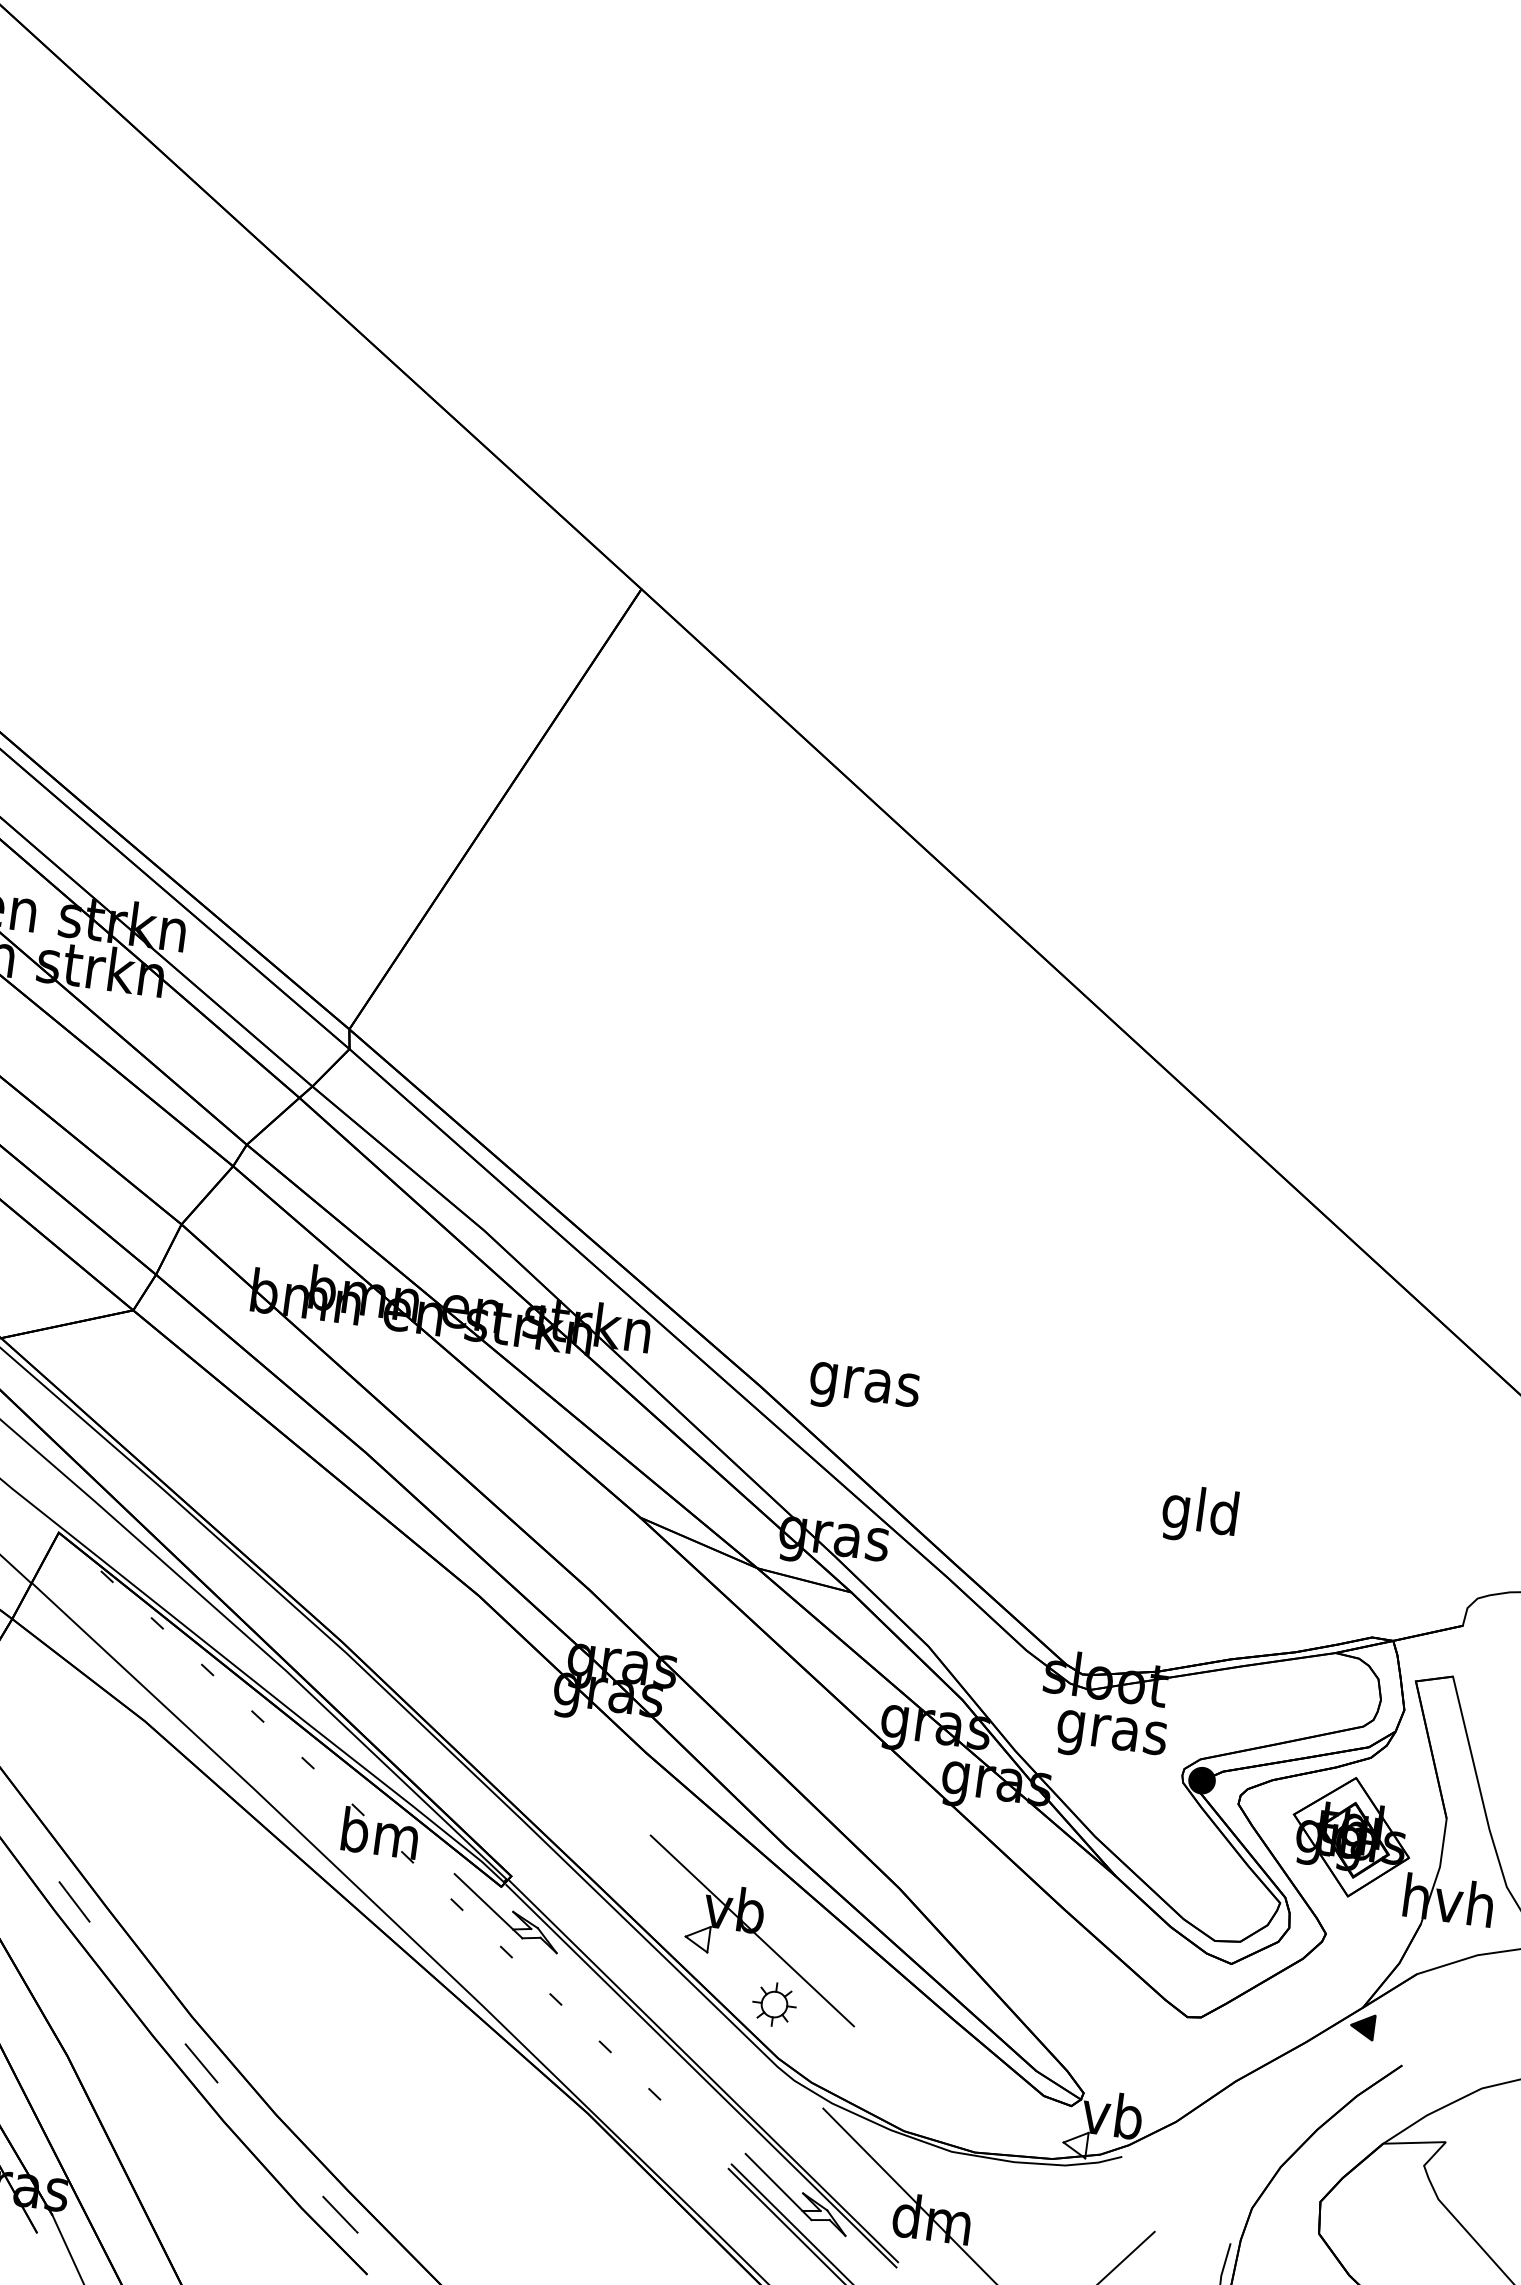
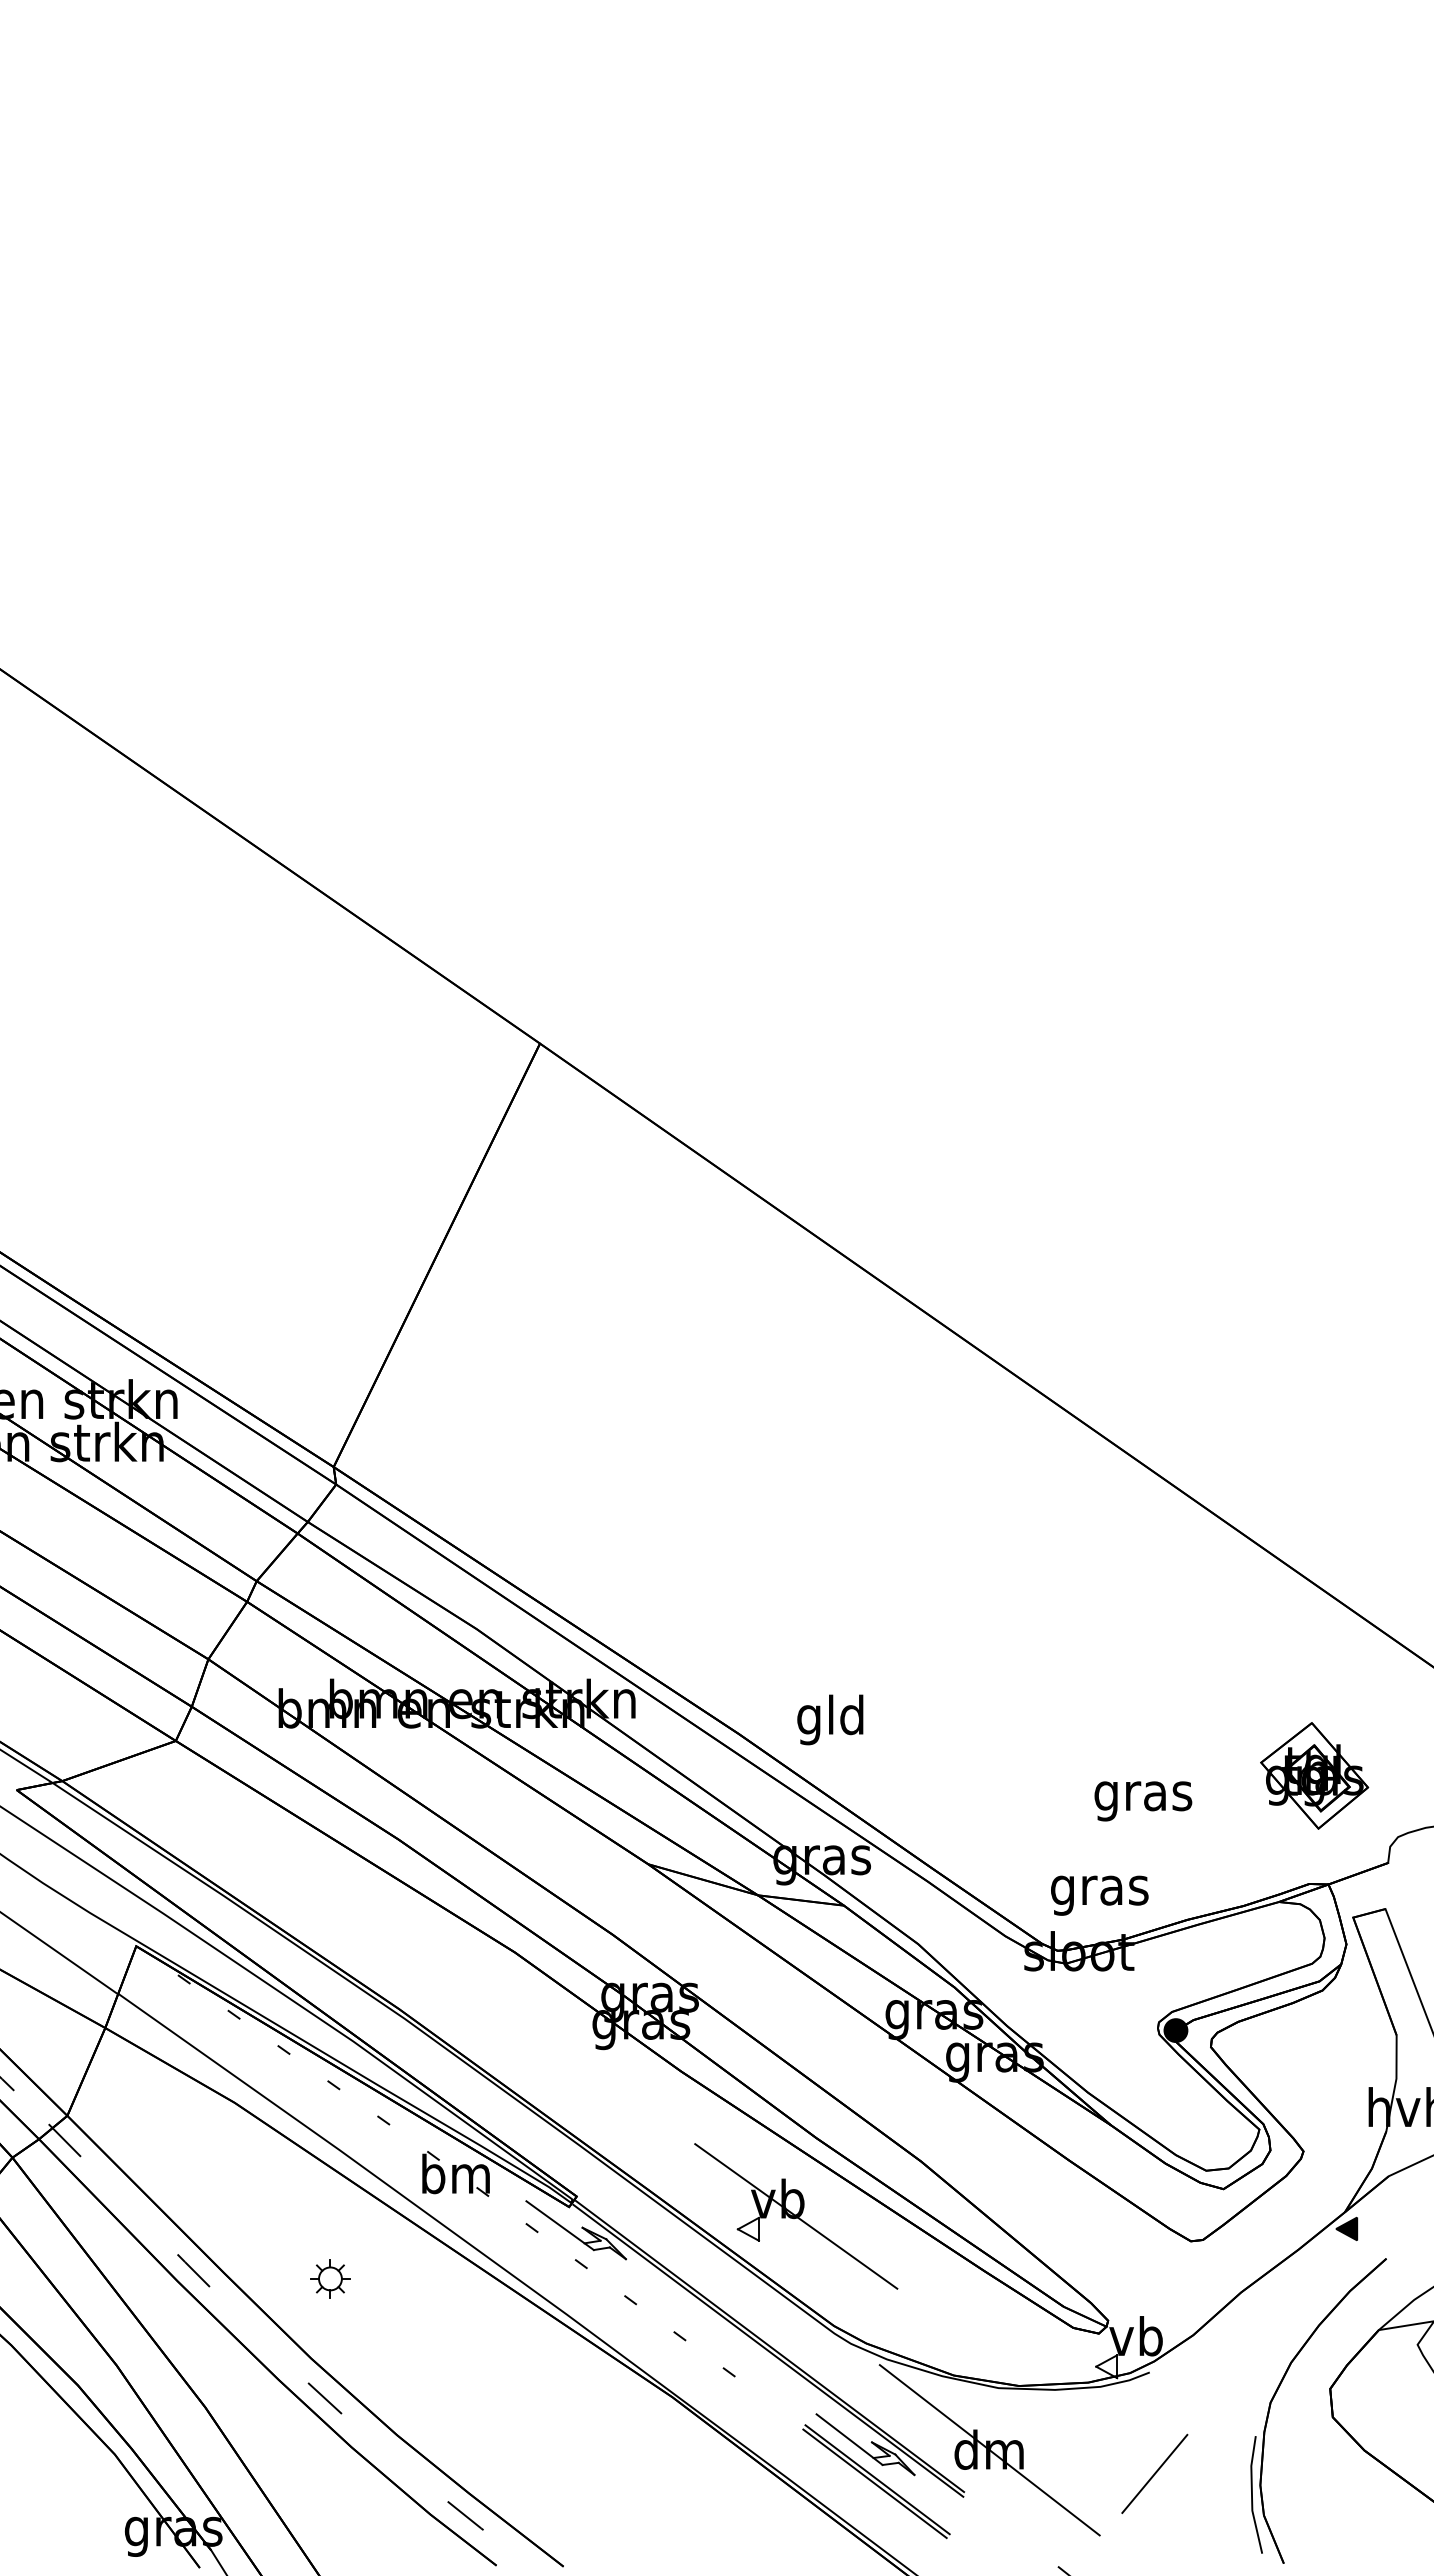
text: (865, 1383) -> (831, 1719), gras -> gld
text: (1200, 1514) -> (1143, 1795), gld -> gras
text: (1111, 1737) -> (1099, 1895), moved
part: (1351, 1836) -> (1314, 1775), moved
part: (774, 2004) -> (330, 2278), moved

